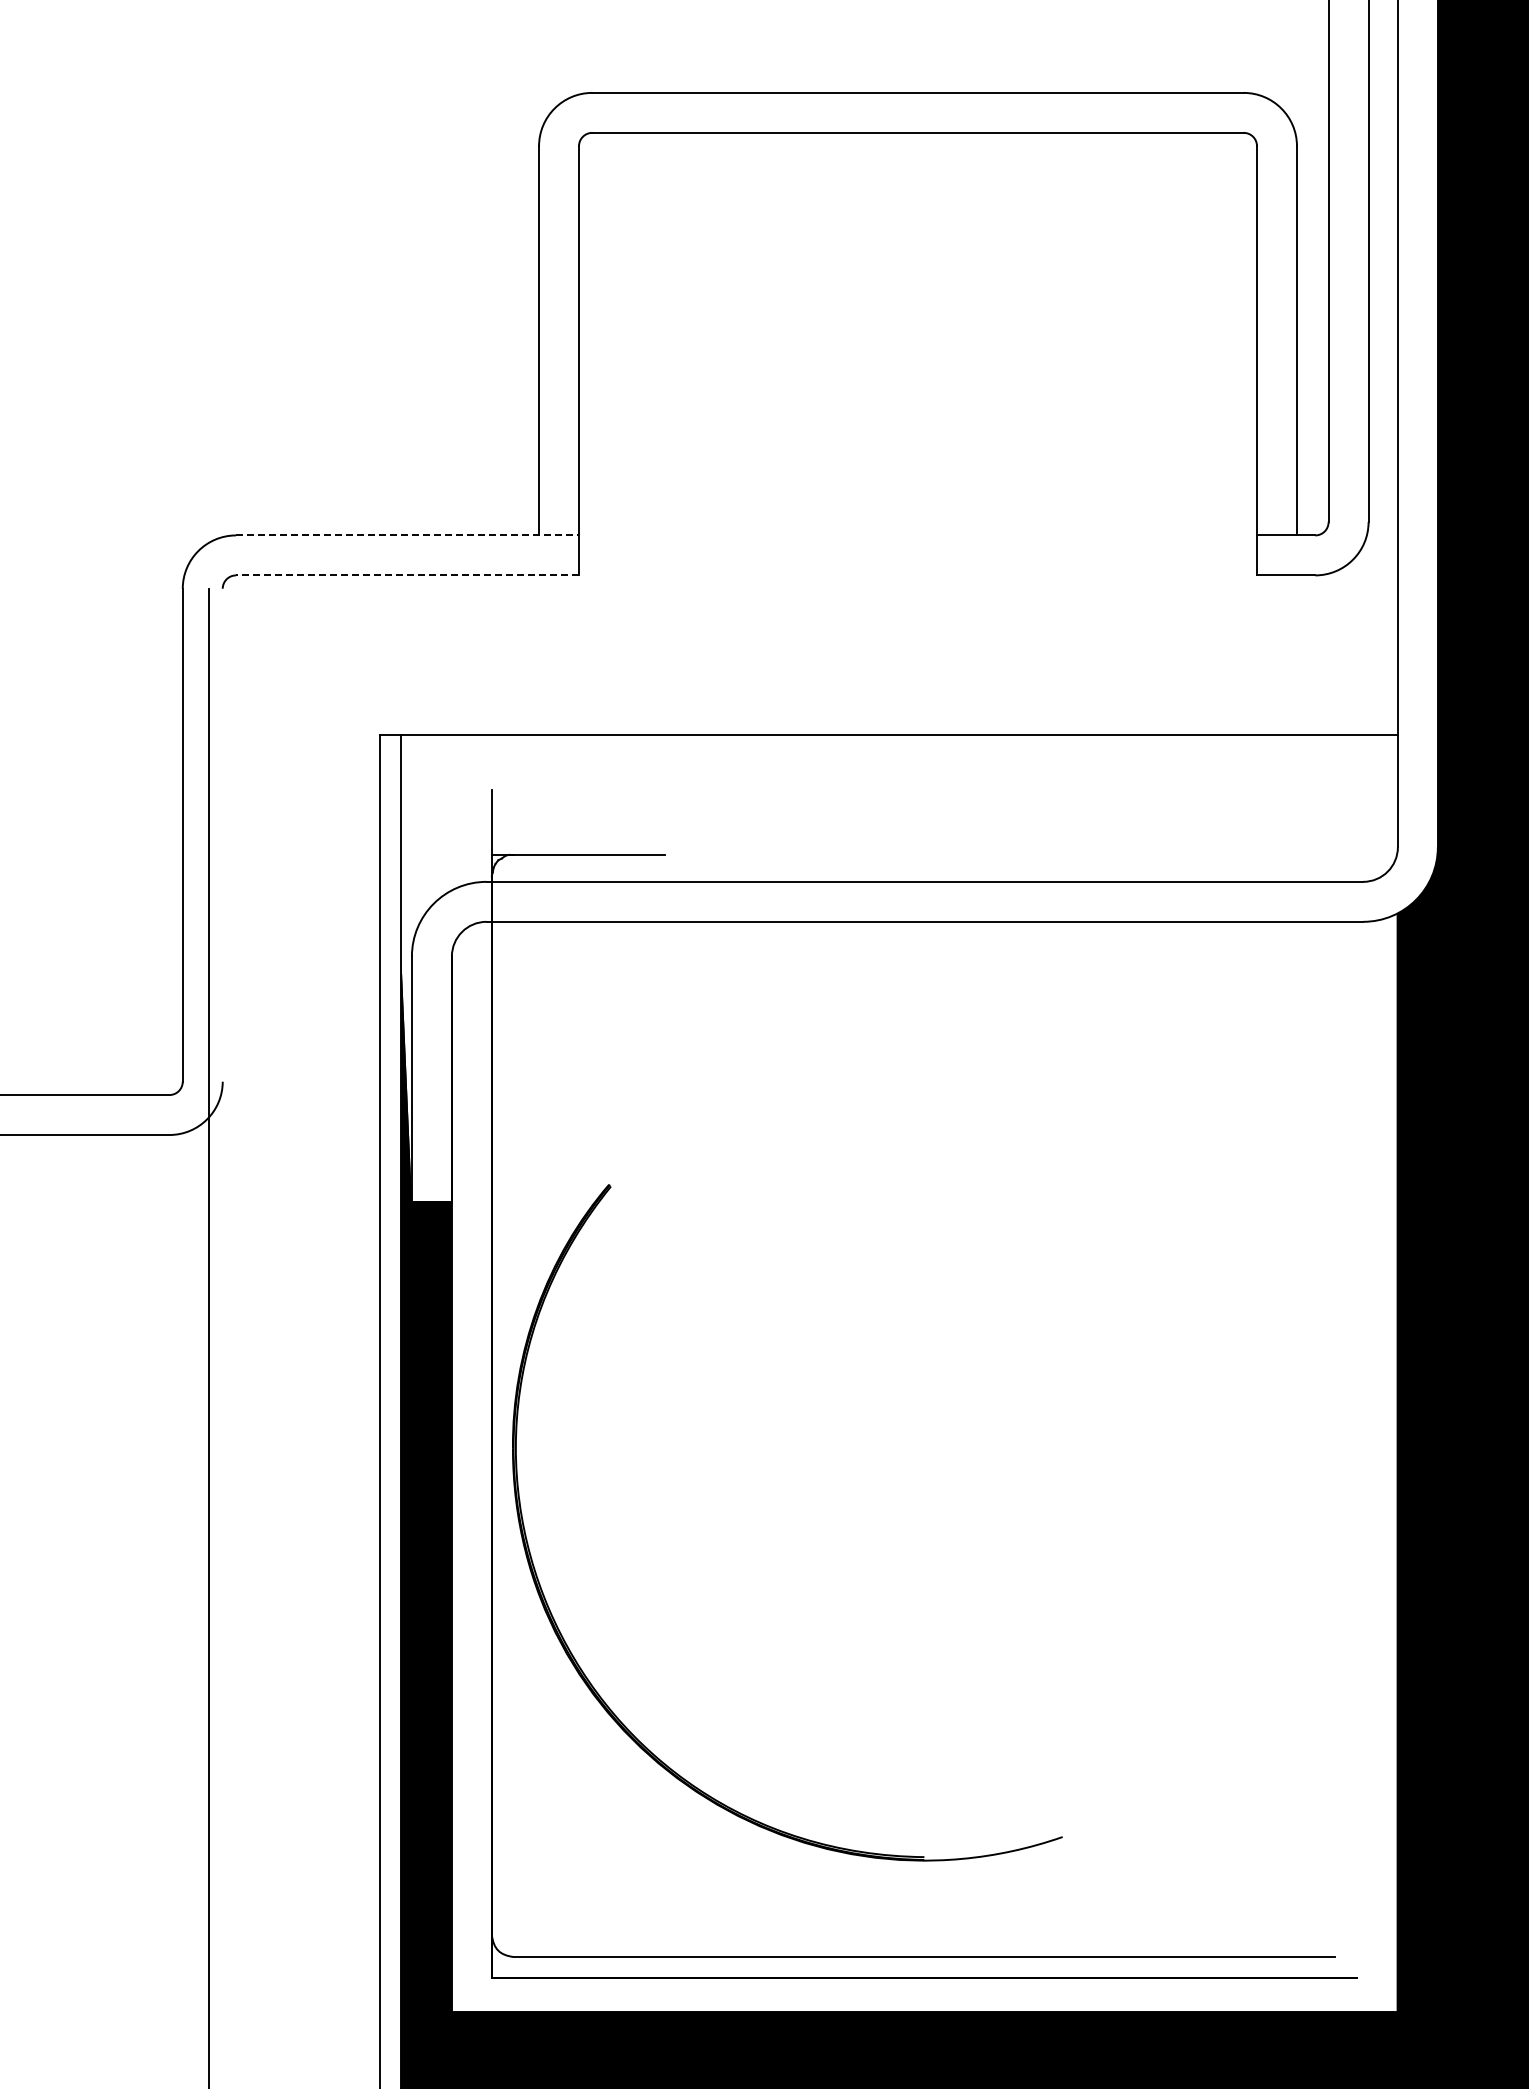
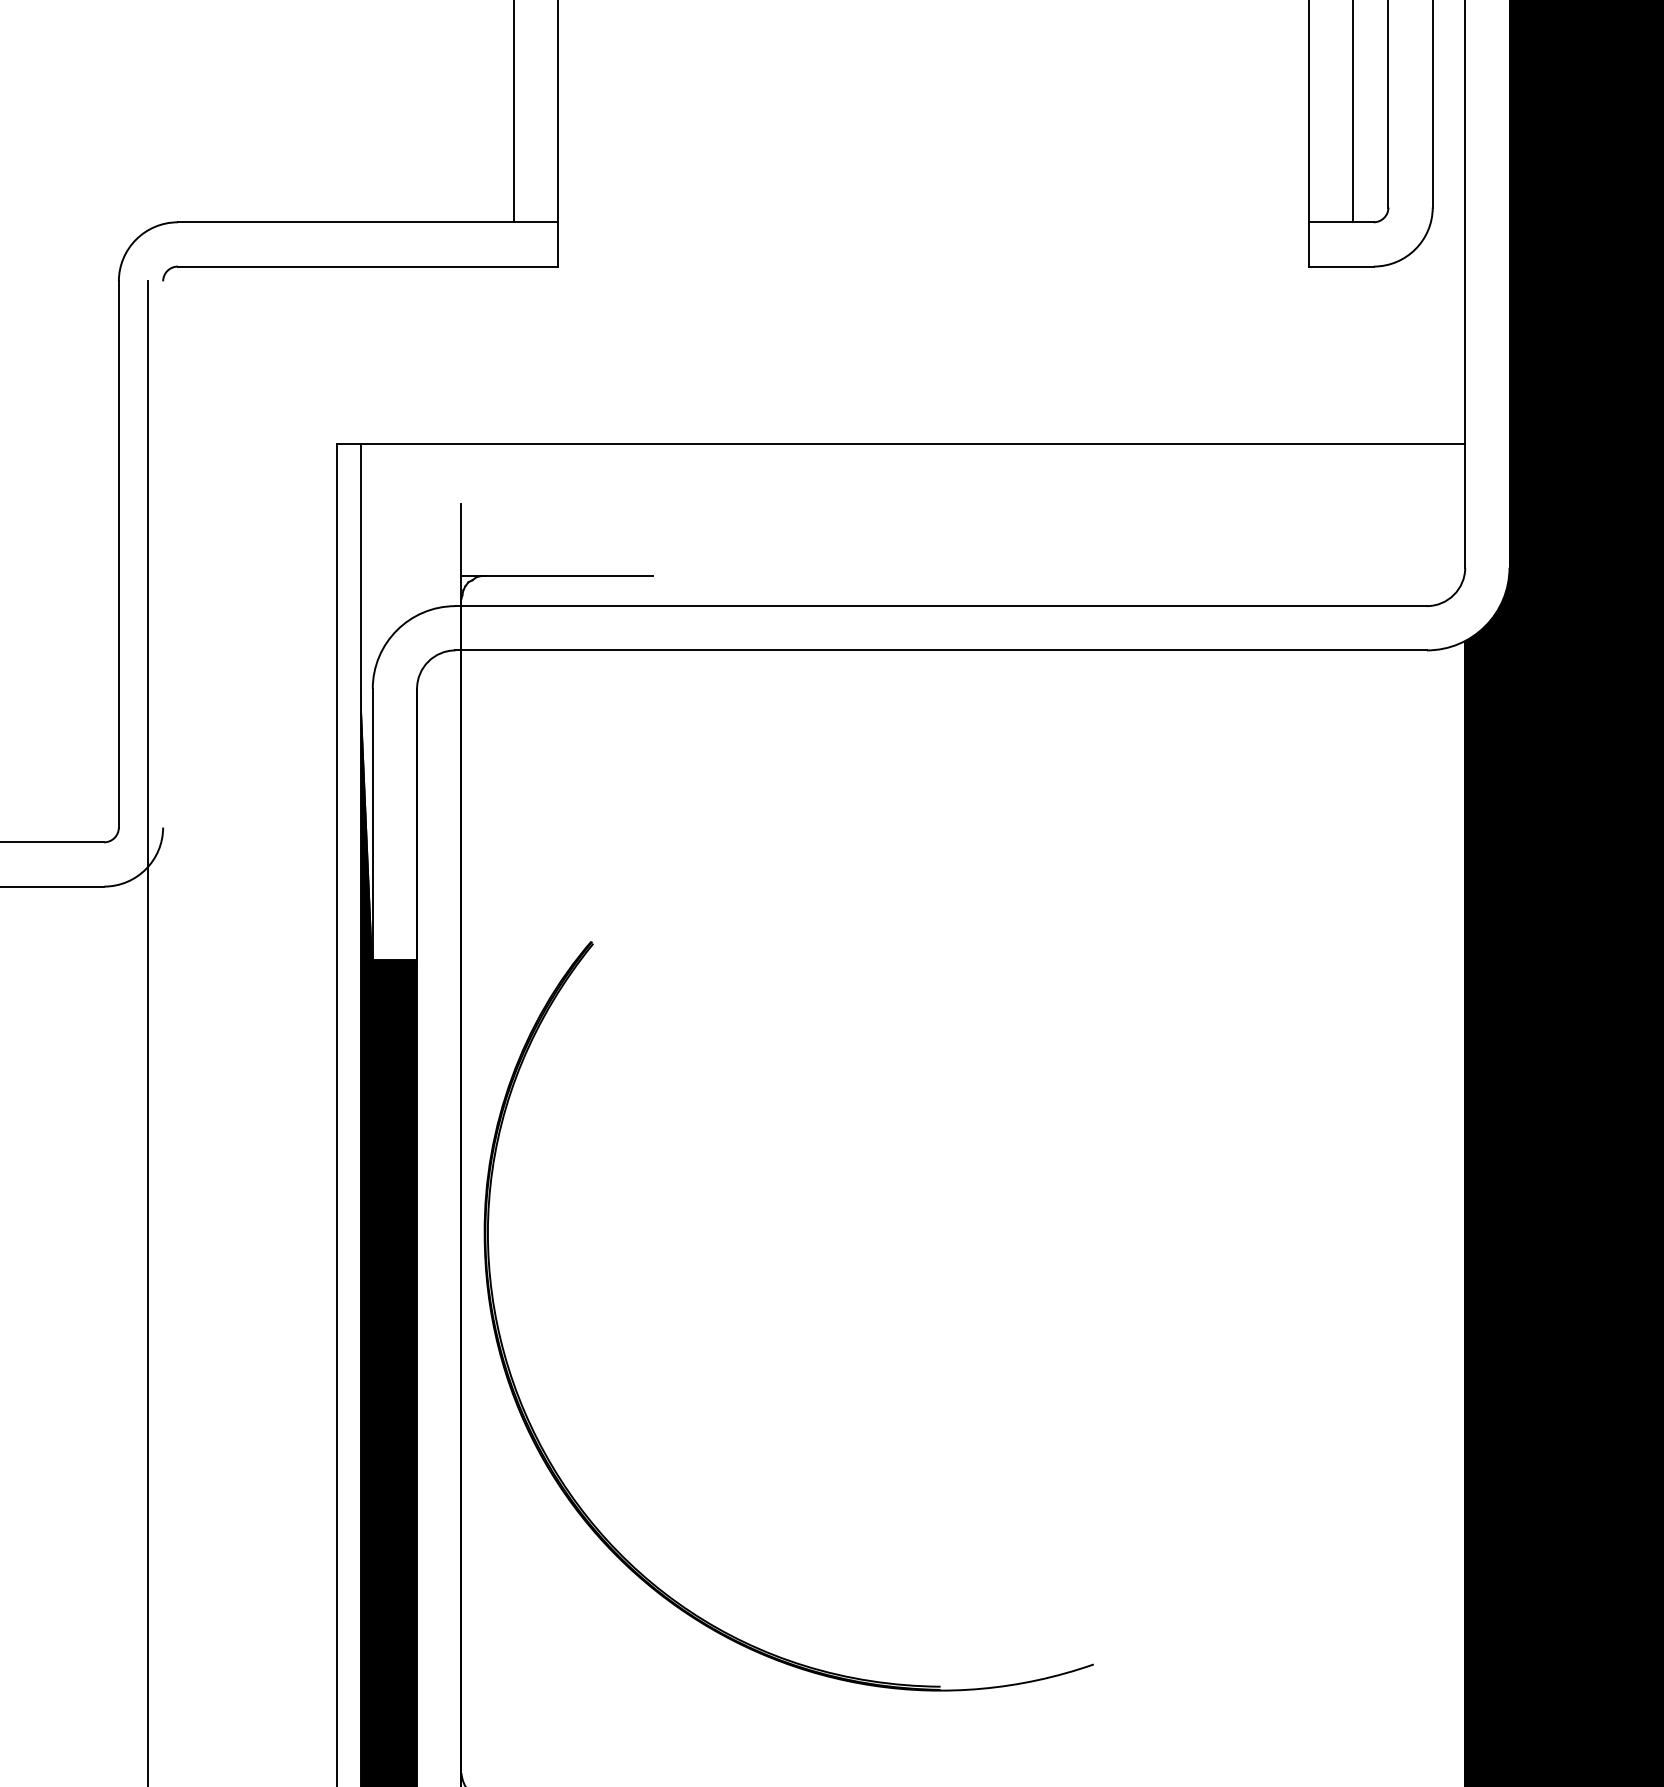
line: (408, 535) -> (368, 222), dashed -> solid
line: (407, 575) -> (367, 266), dashed -> solid

